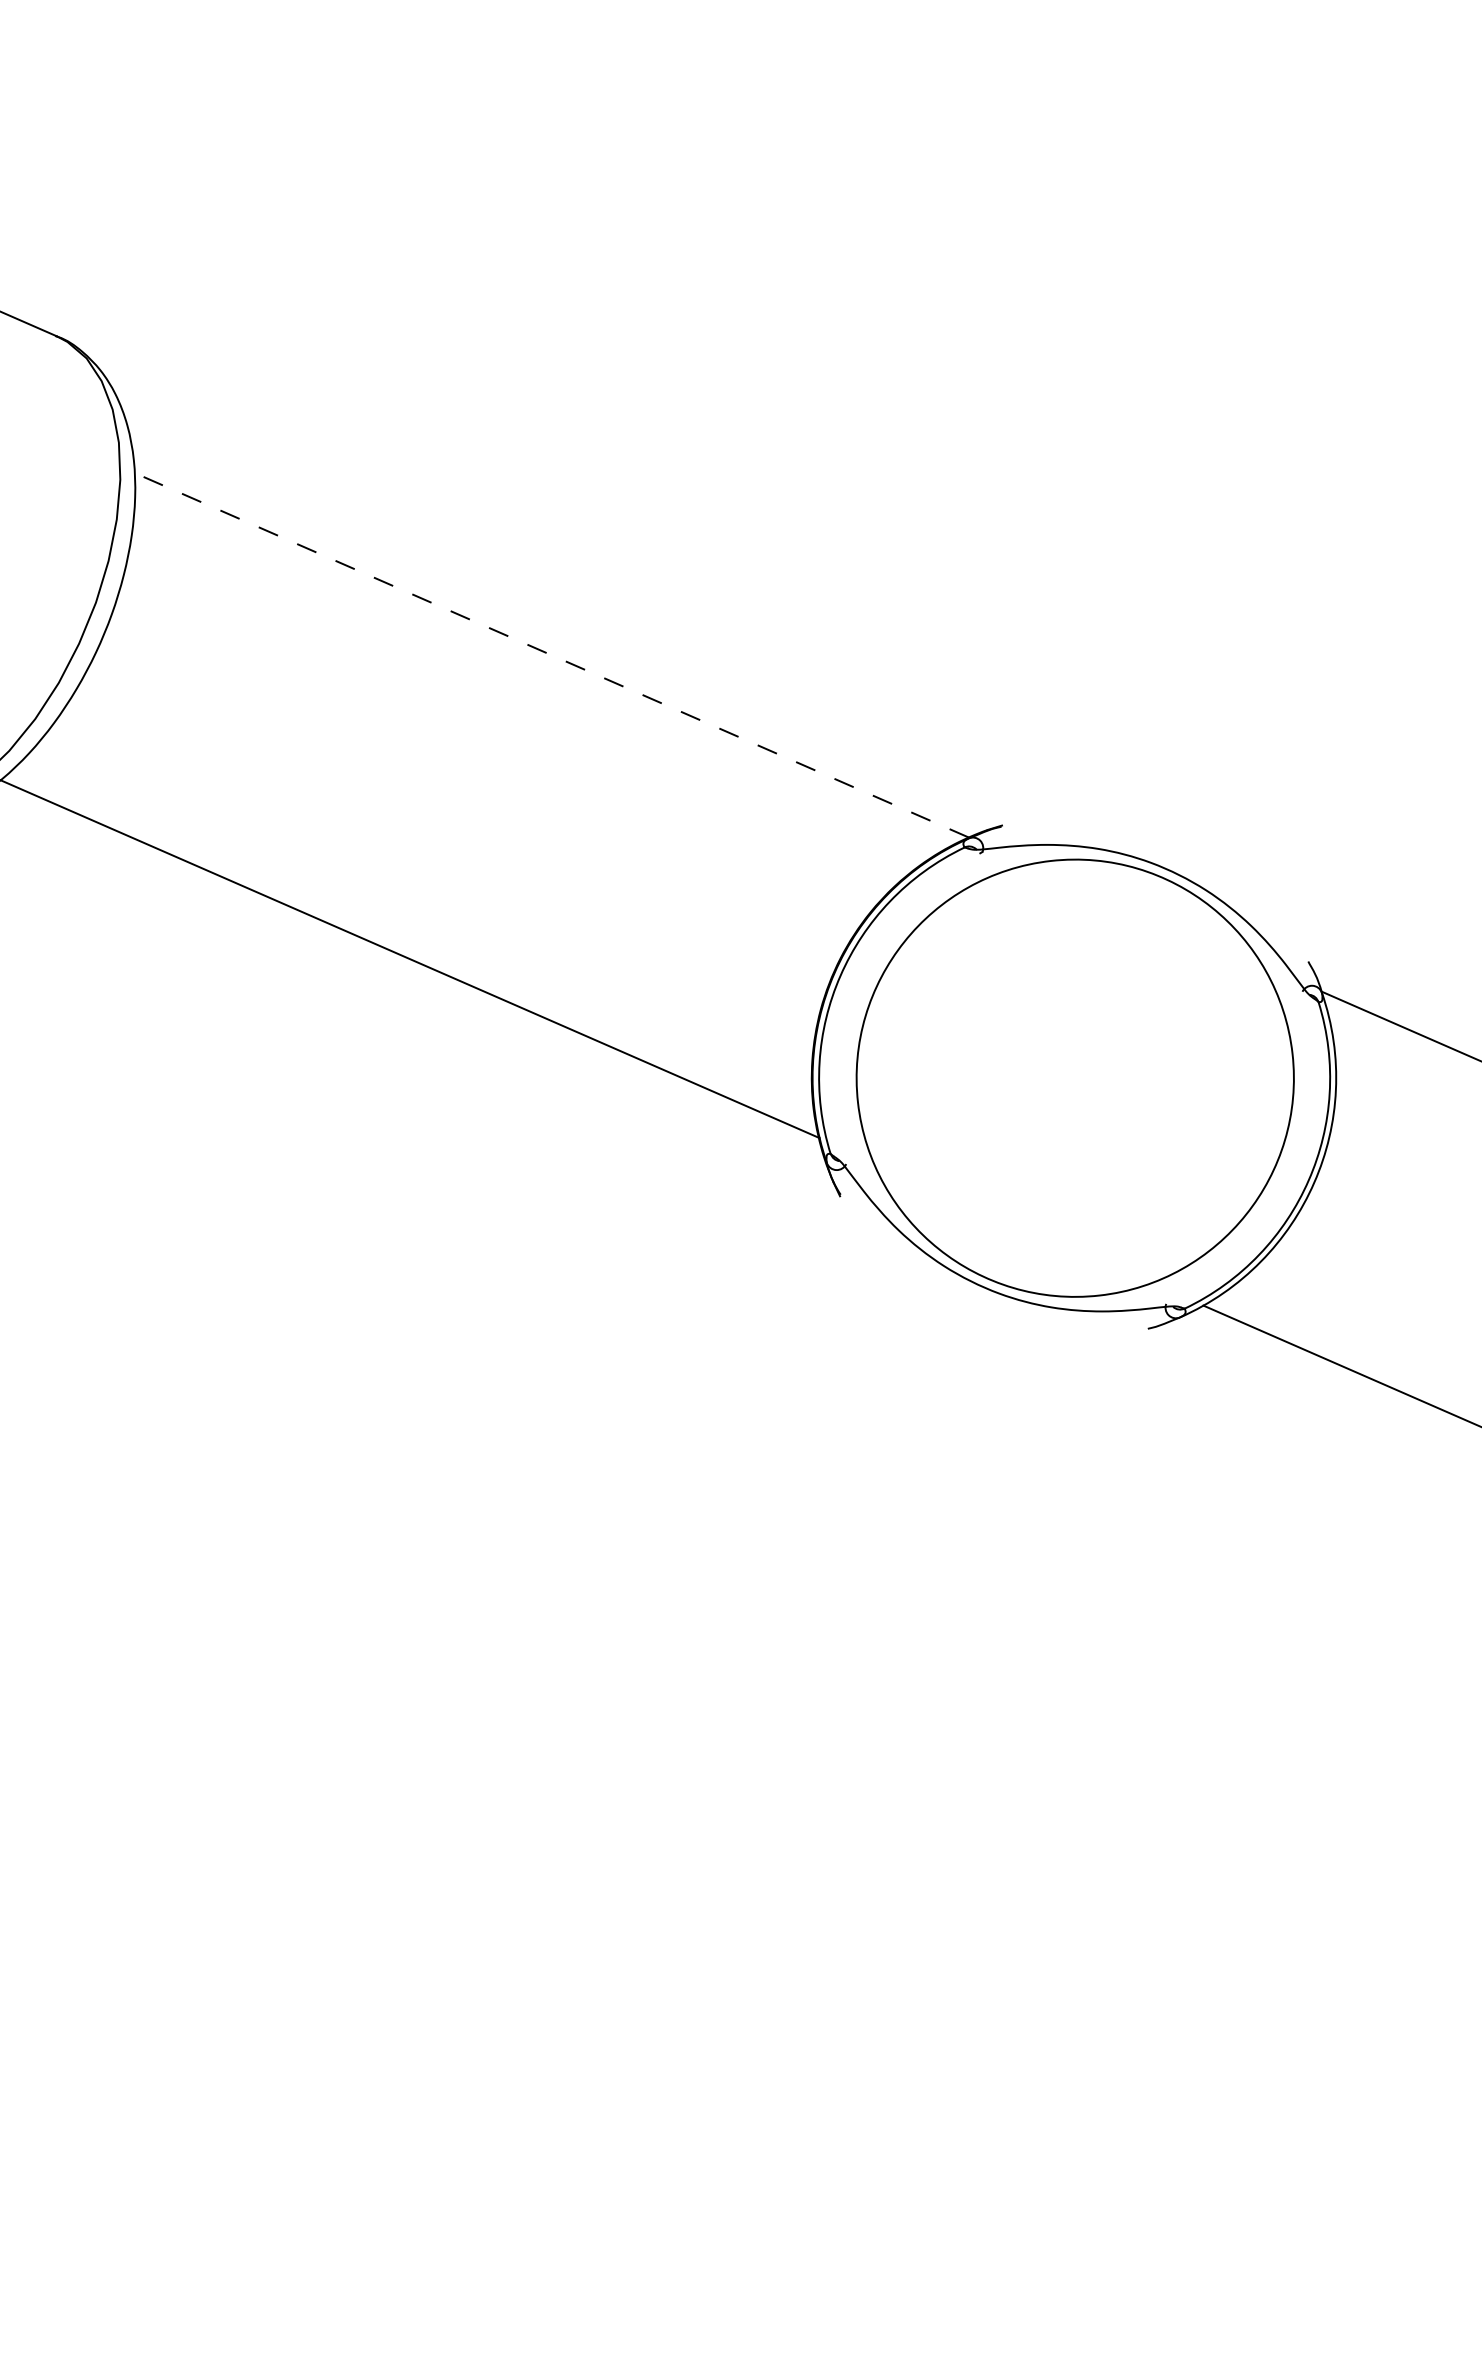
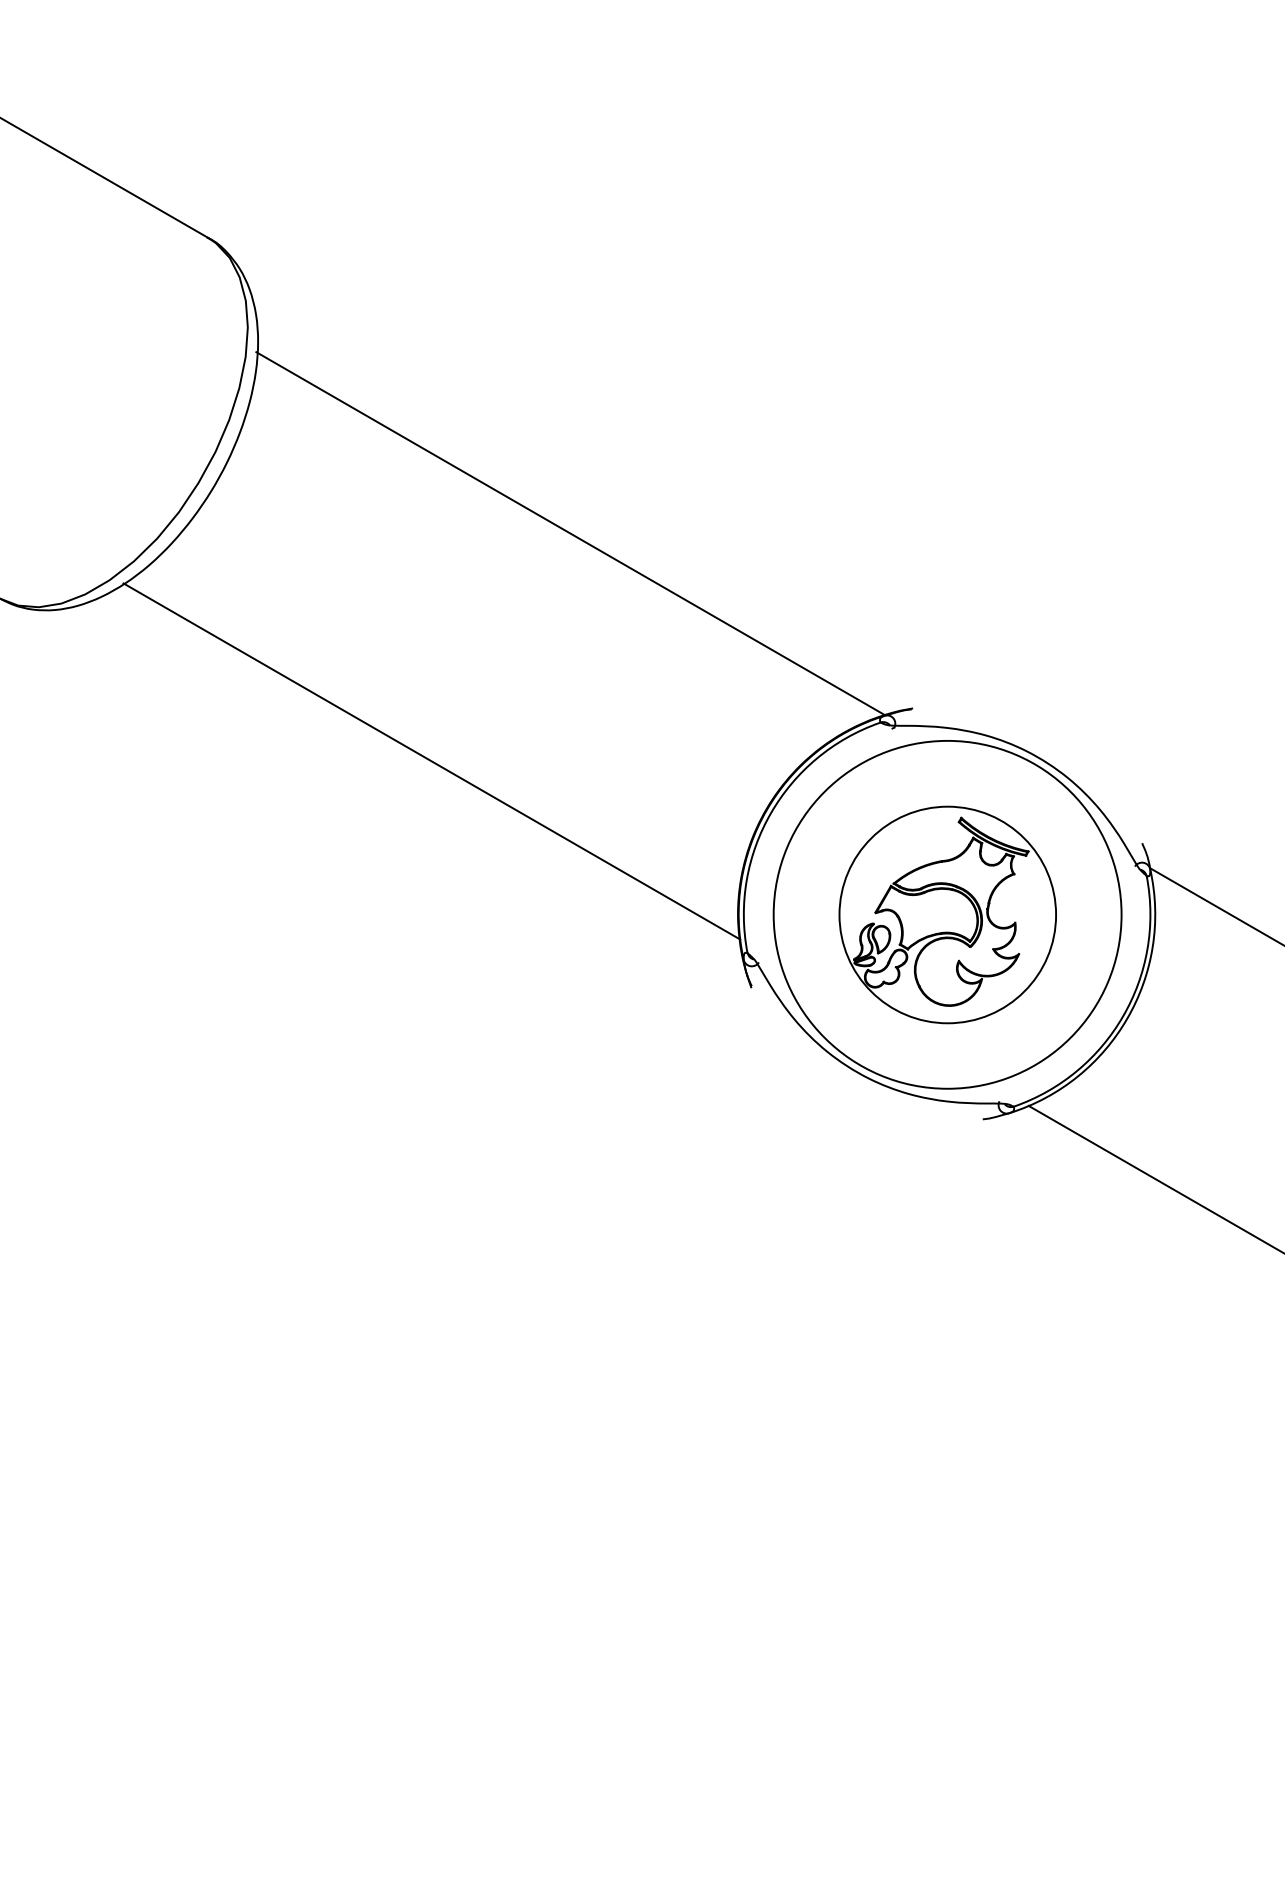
line: (550, 654) -> (570, 533), dashed -> solid
part: (1075, 1077) -> (947, 914), added

